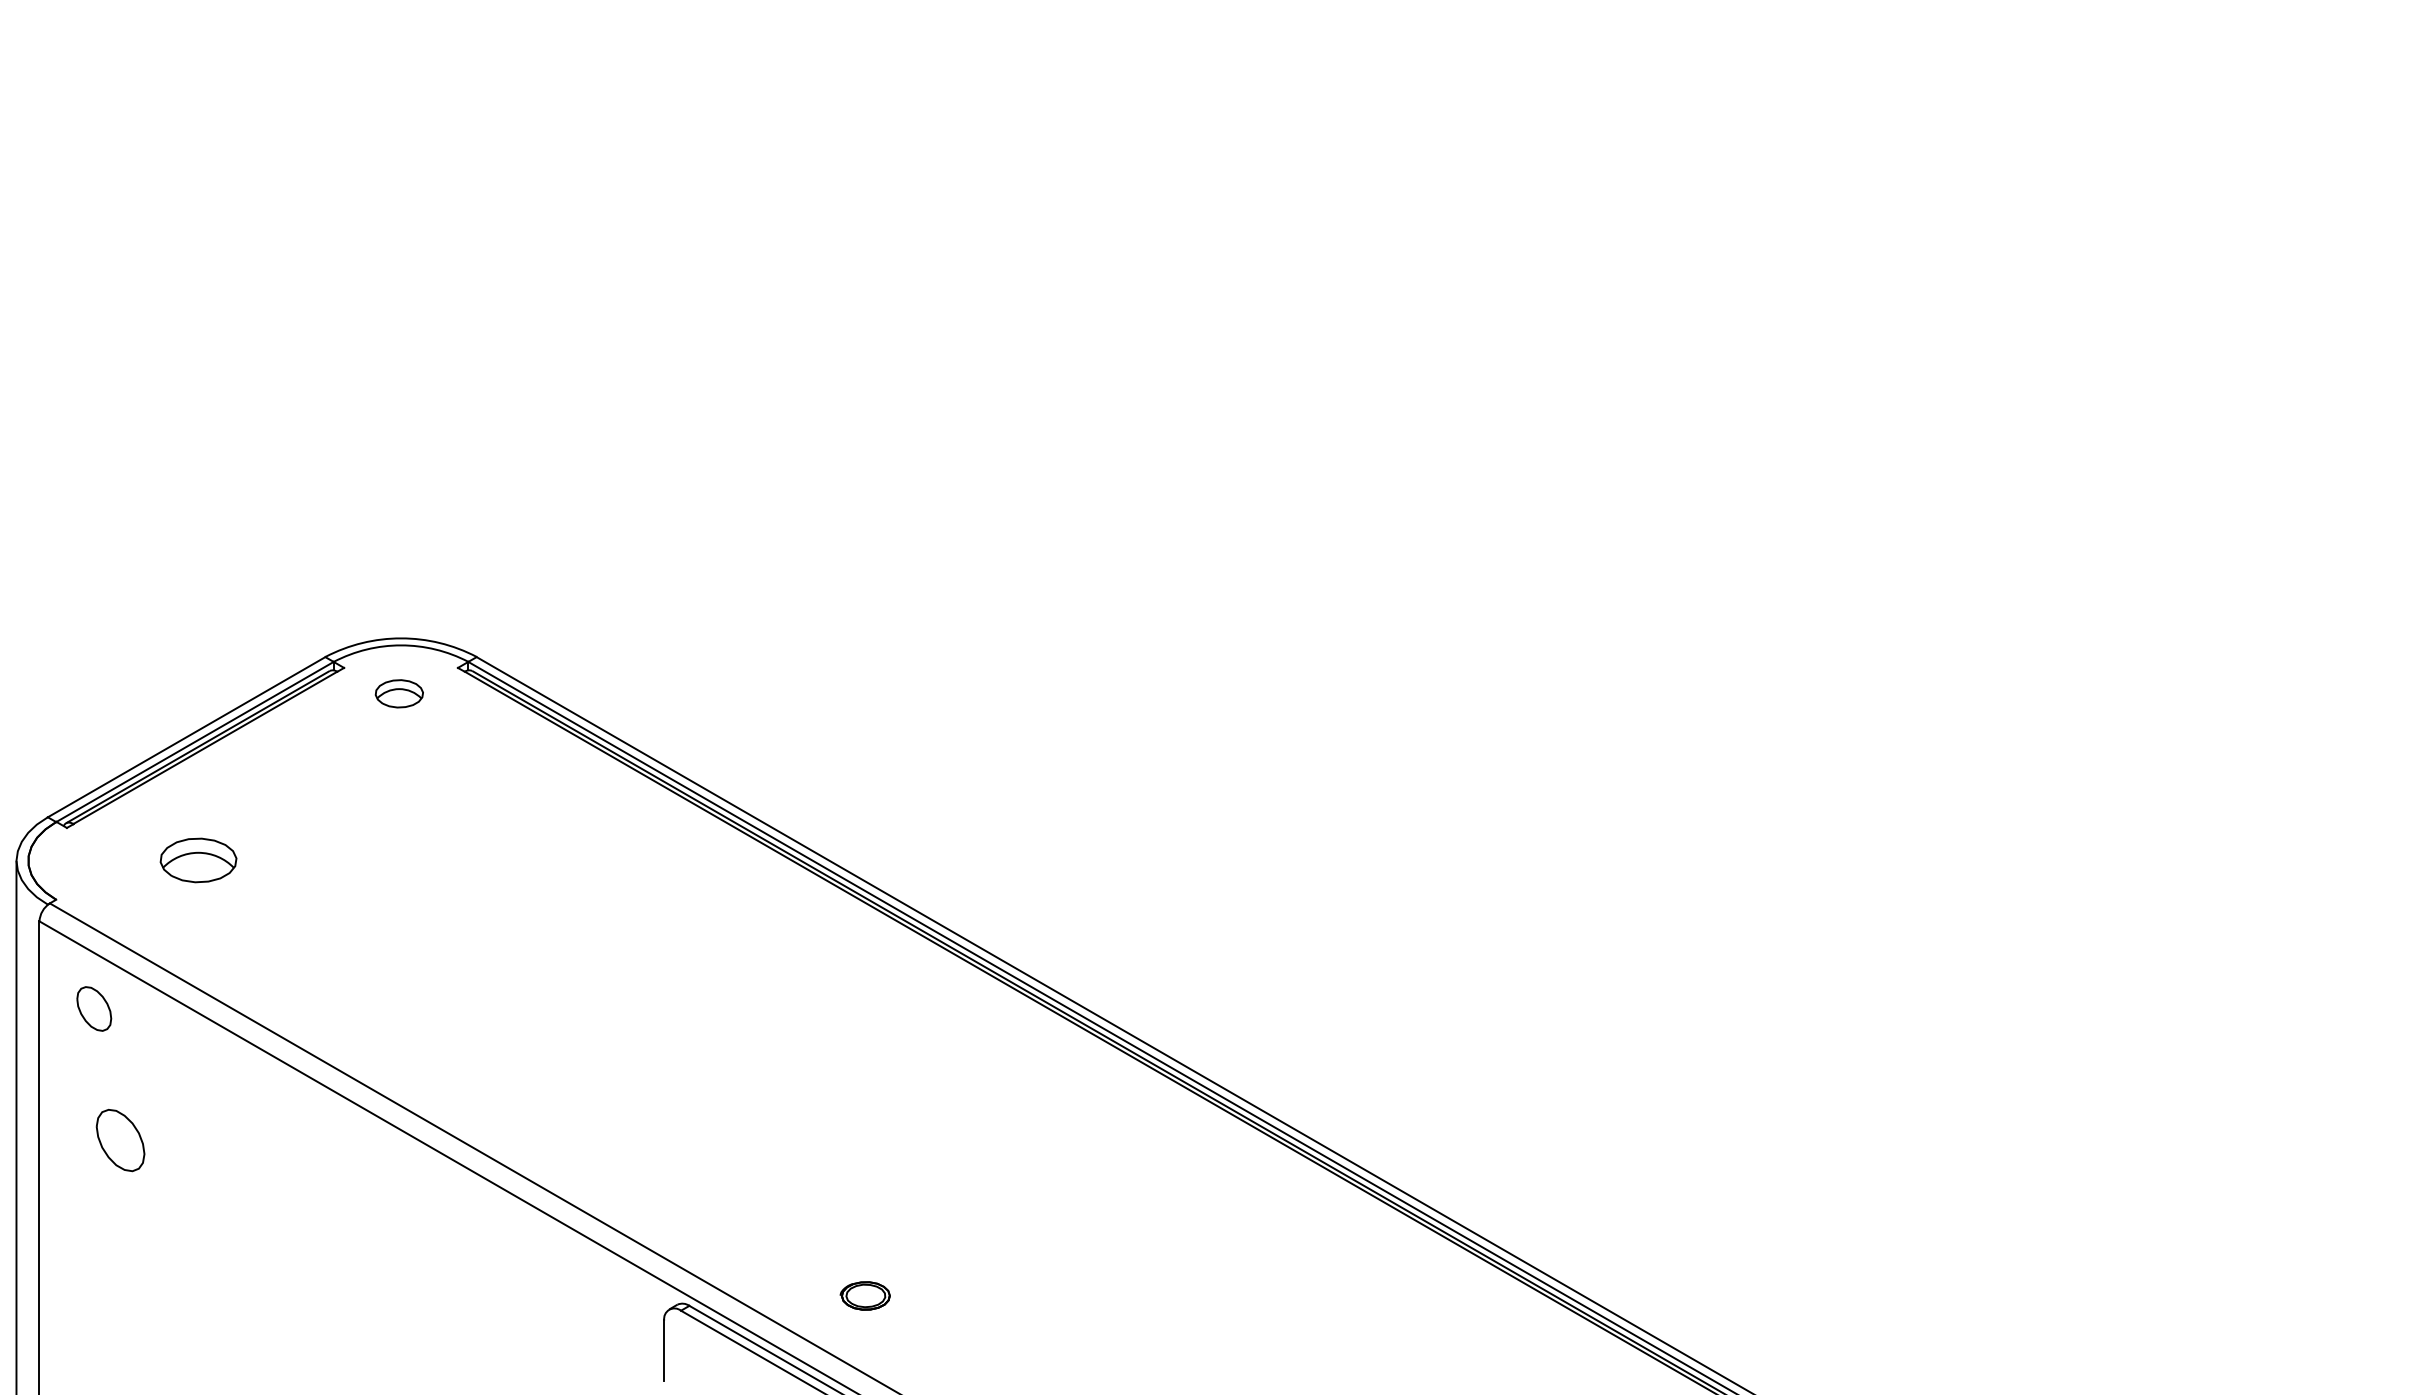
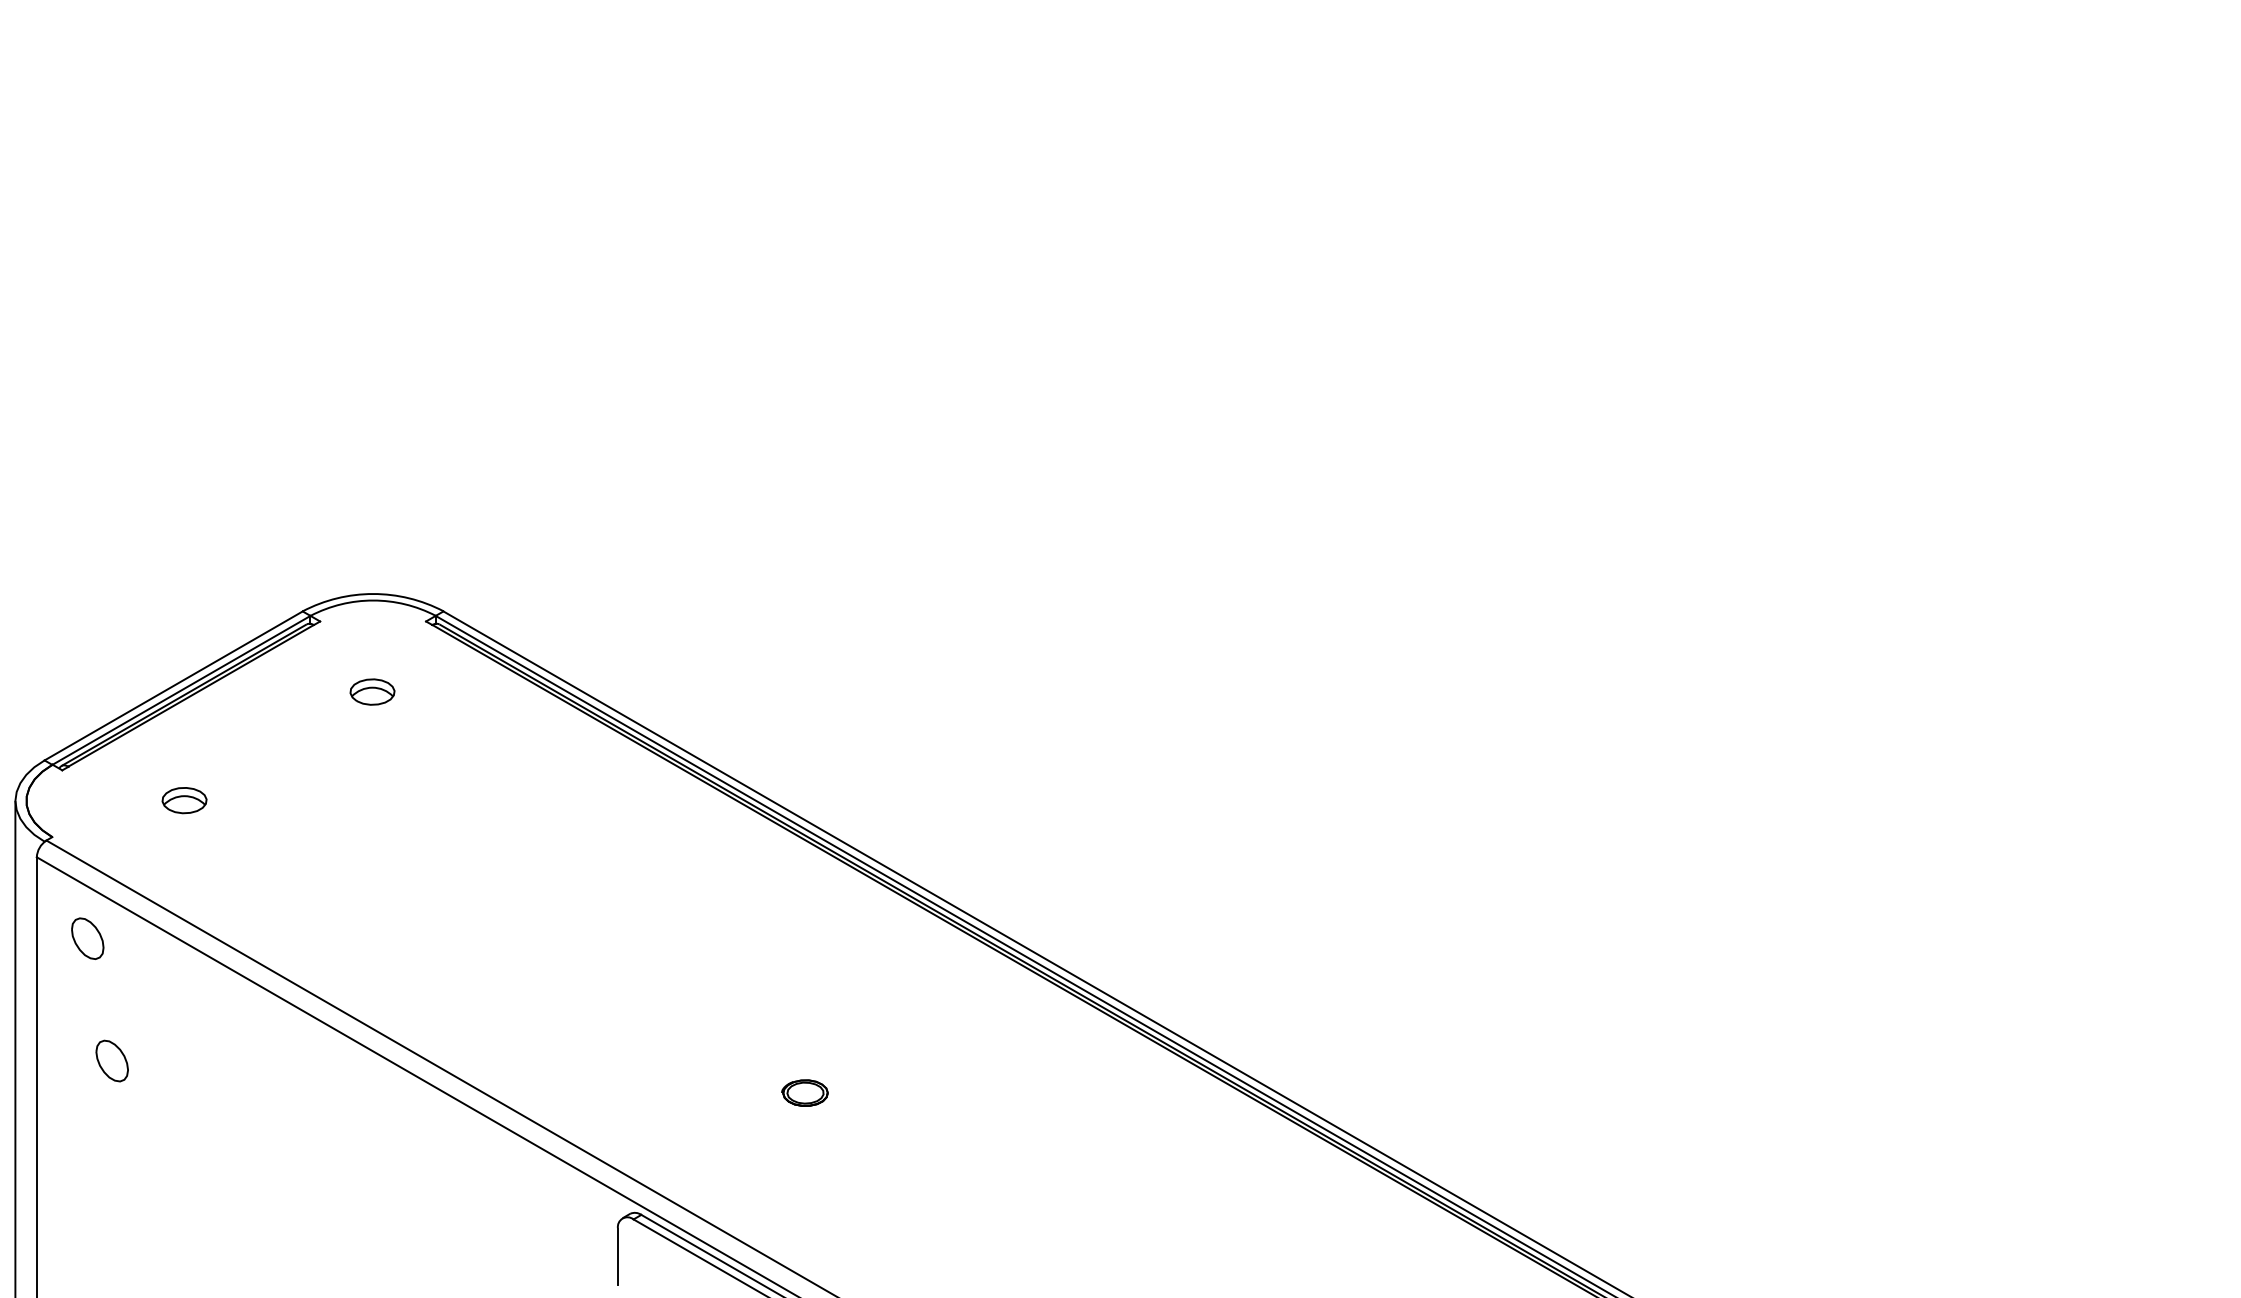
part: (398, 693) -> (371, 691), moved
part: (197, 860) -> (183, 800), size x0.62
part: (120, 1140) -> (112, 1061), size x0.71
part: (864, 1295) -> (804, 1092), moved

